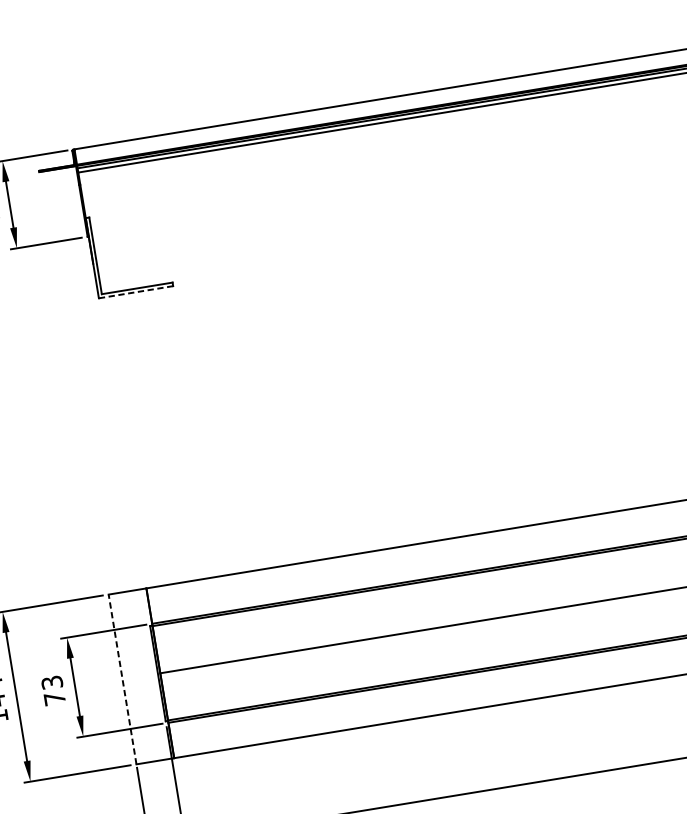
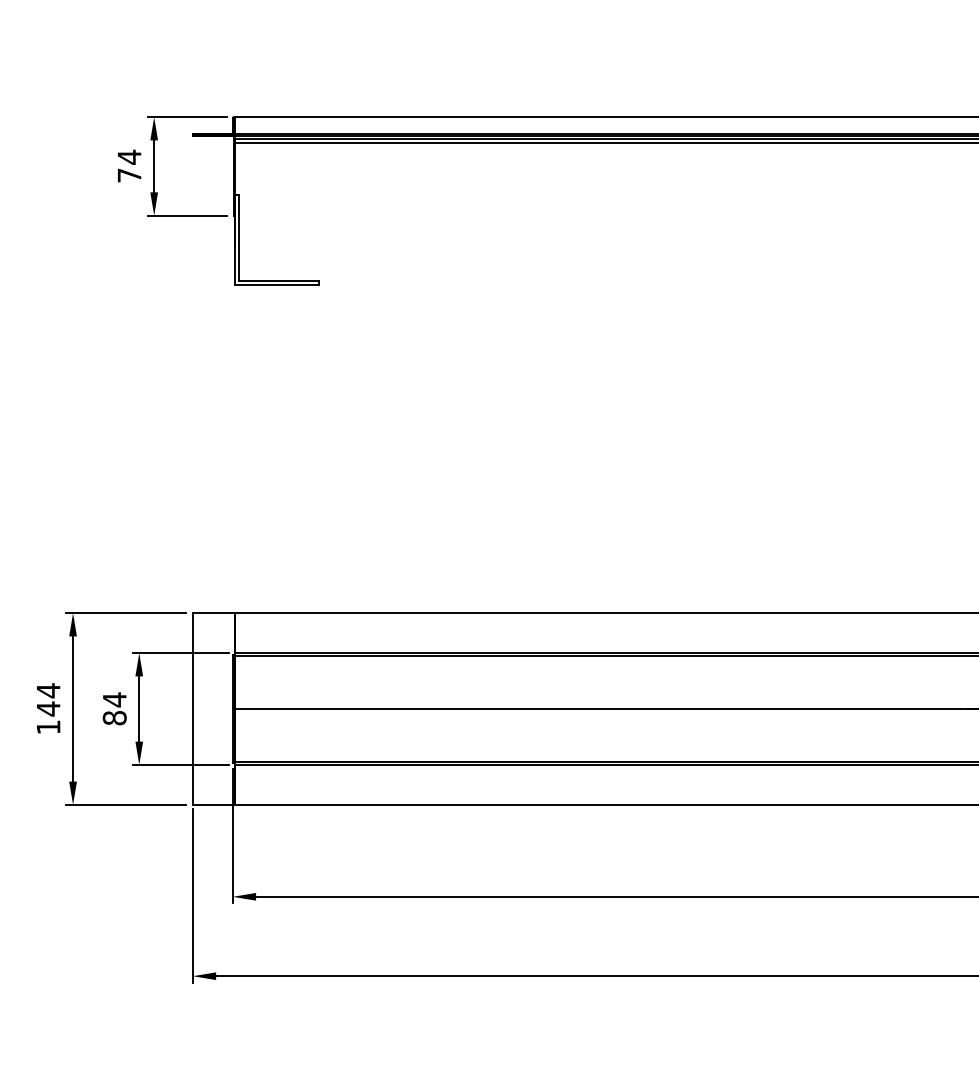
line: (136, 292) -> (277, 285), dashed -> solid
line: (122, 679) -> (192, 709), dashed -> solid
text: (53, 690) -> (114, 708), 73 -> 84

